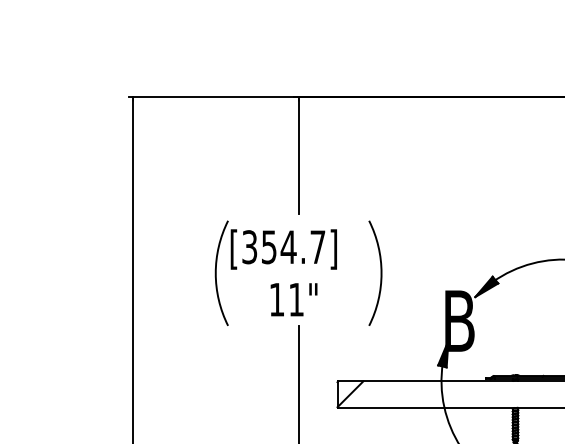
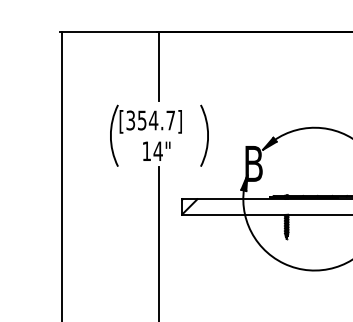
text: (295, 298) -> (157, 150), 11" -> 14"

